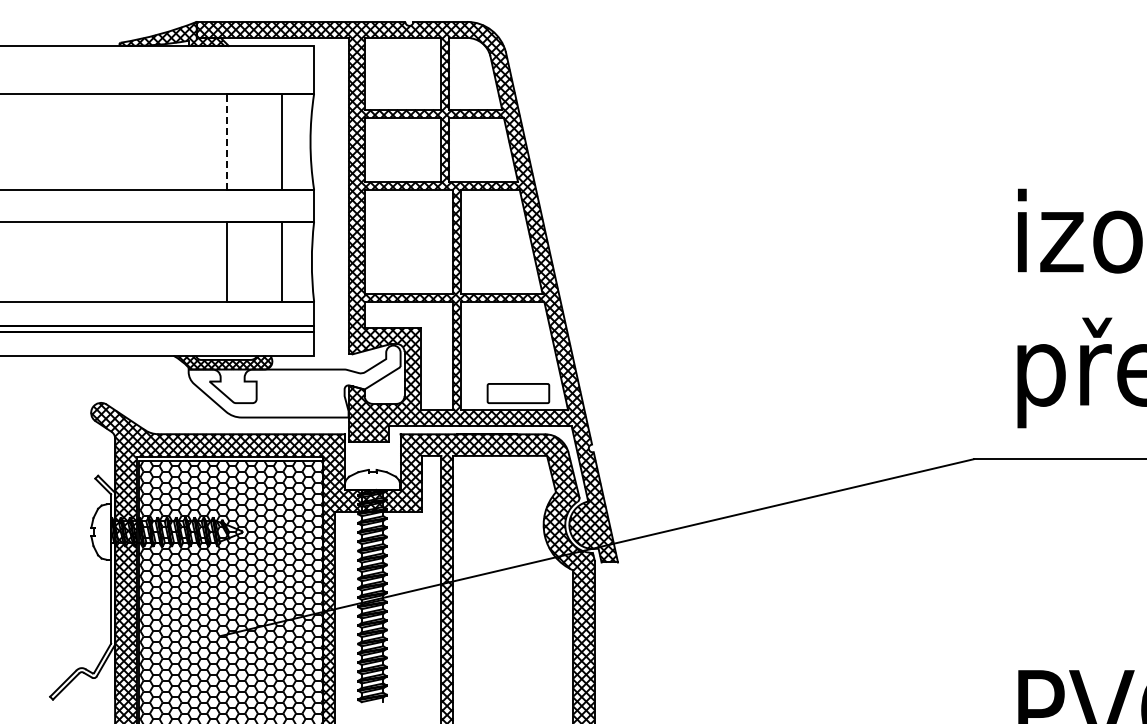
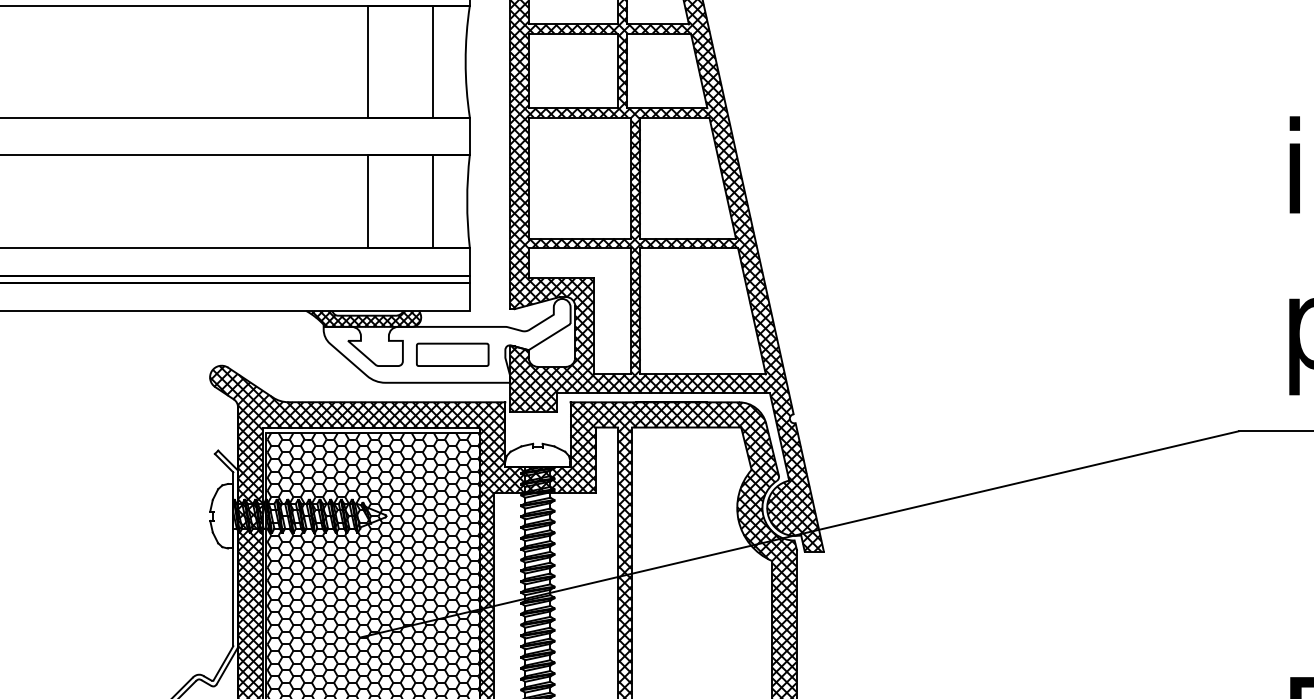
line: (226, 141) -> (367, 61), dashed -> solid
part: (518, 393) -> (452, 354), moved

